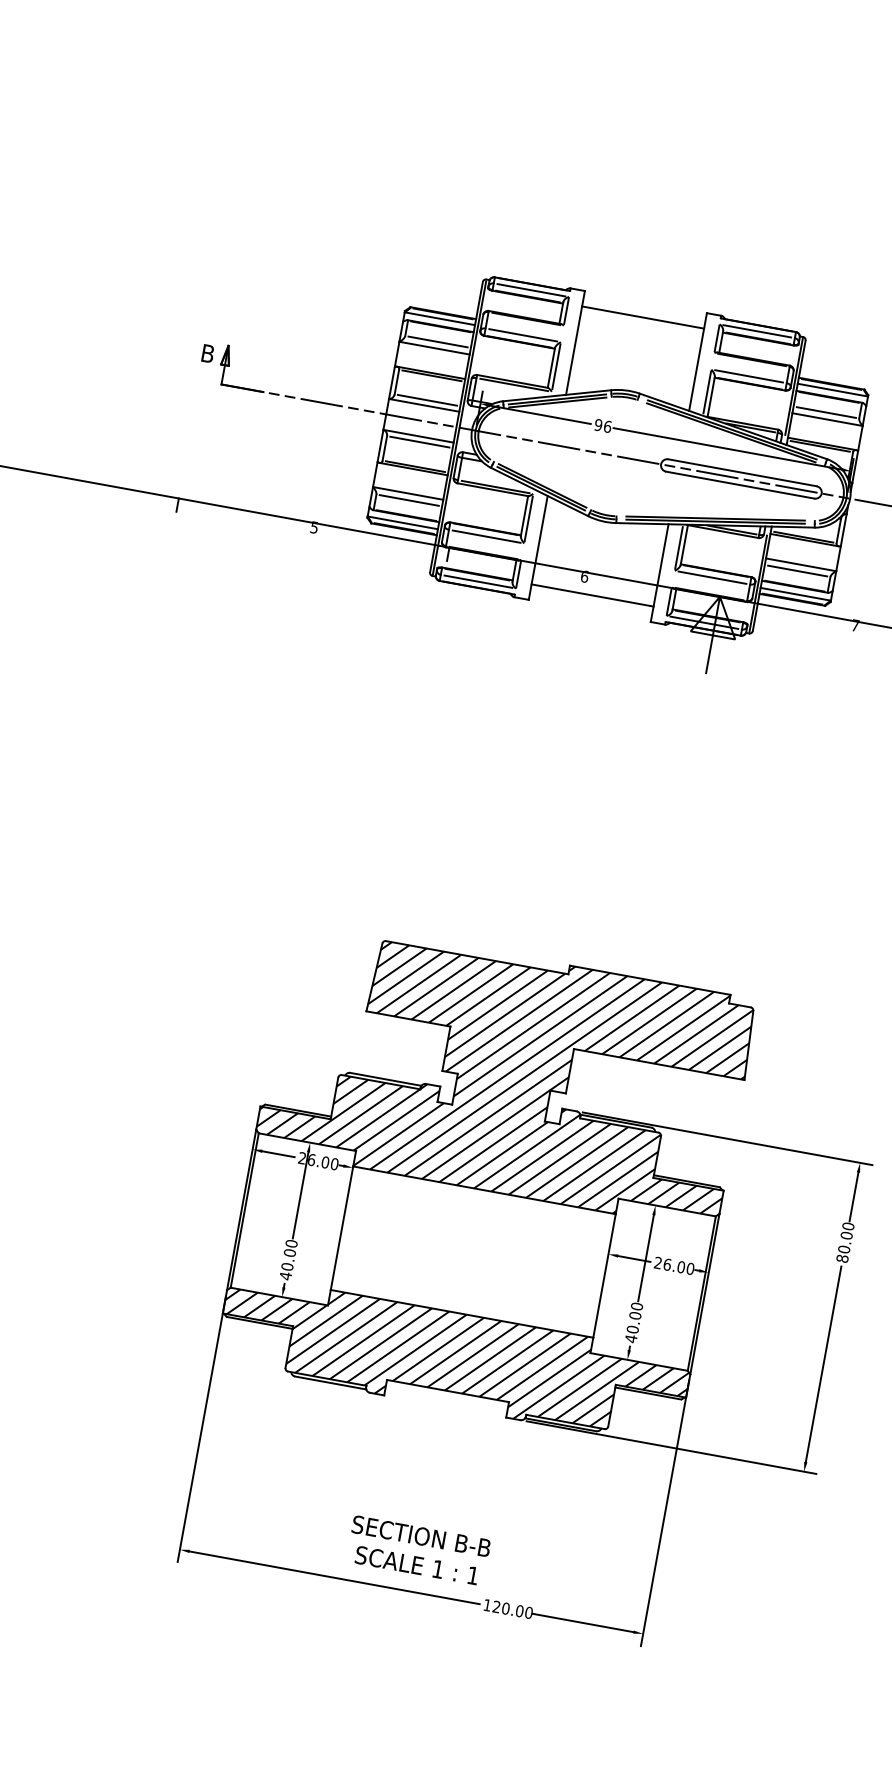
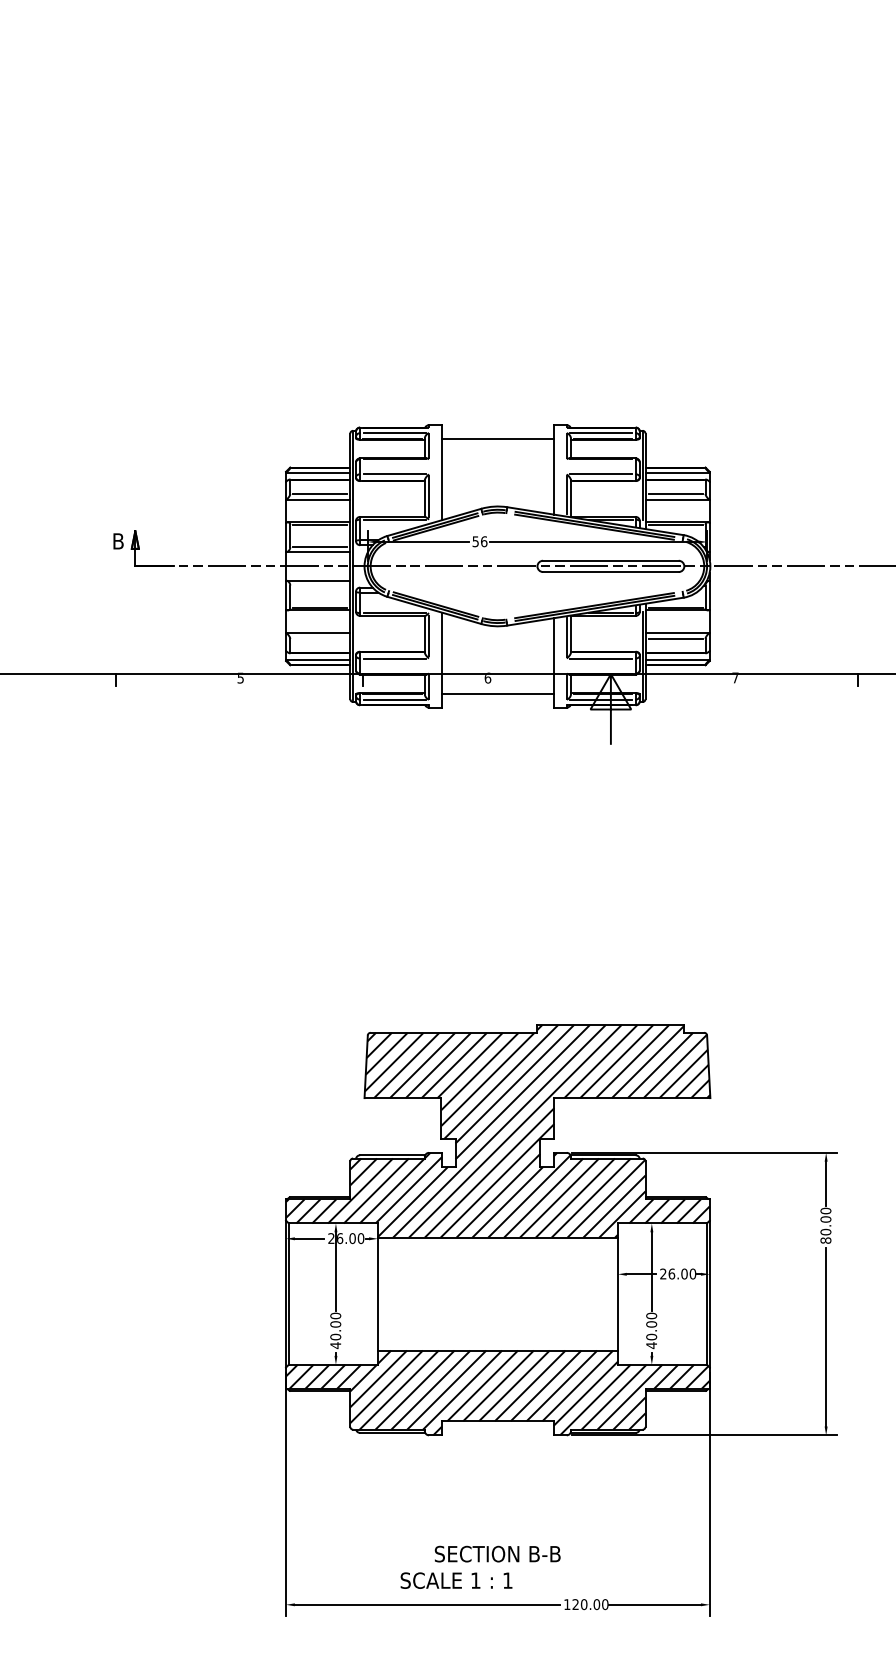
text: (598, 424) -> (475, 541), 96 -> 56
line: (420, 442) -> (320, 585), removed
line: (409, 500) -> (320, 638), removed
text: (417, 1565) -> (456, 1580), moved

